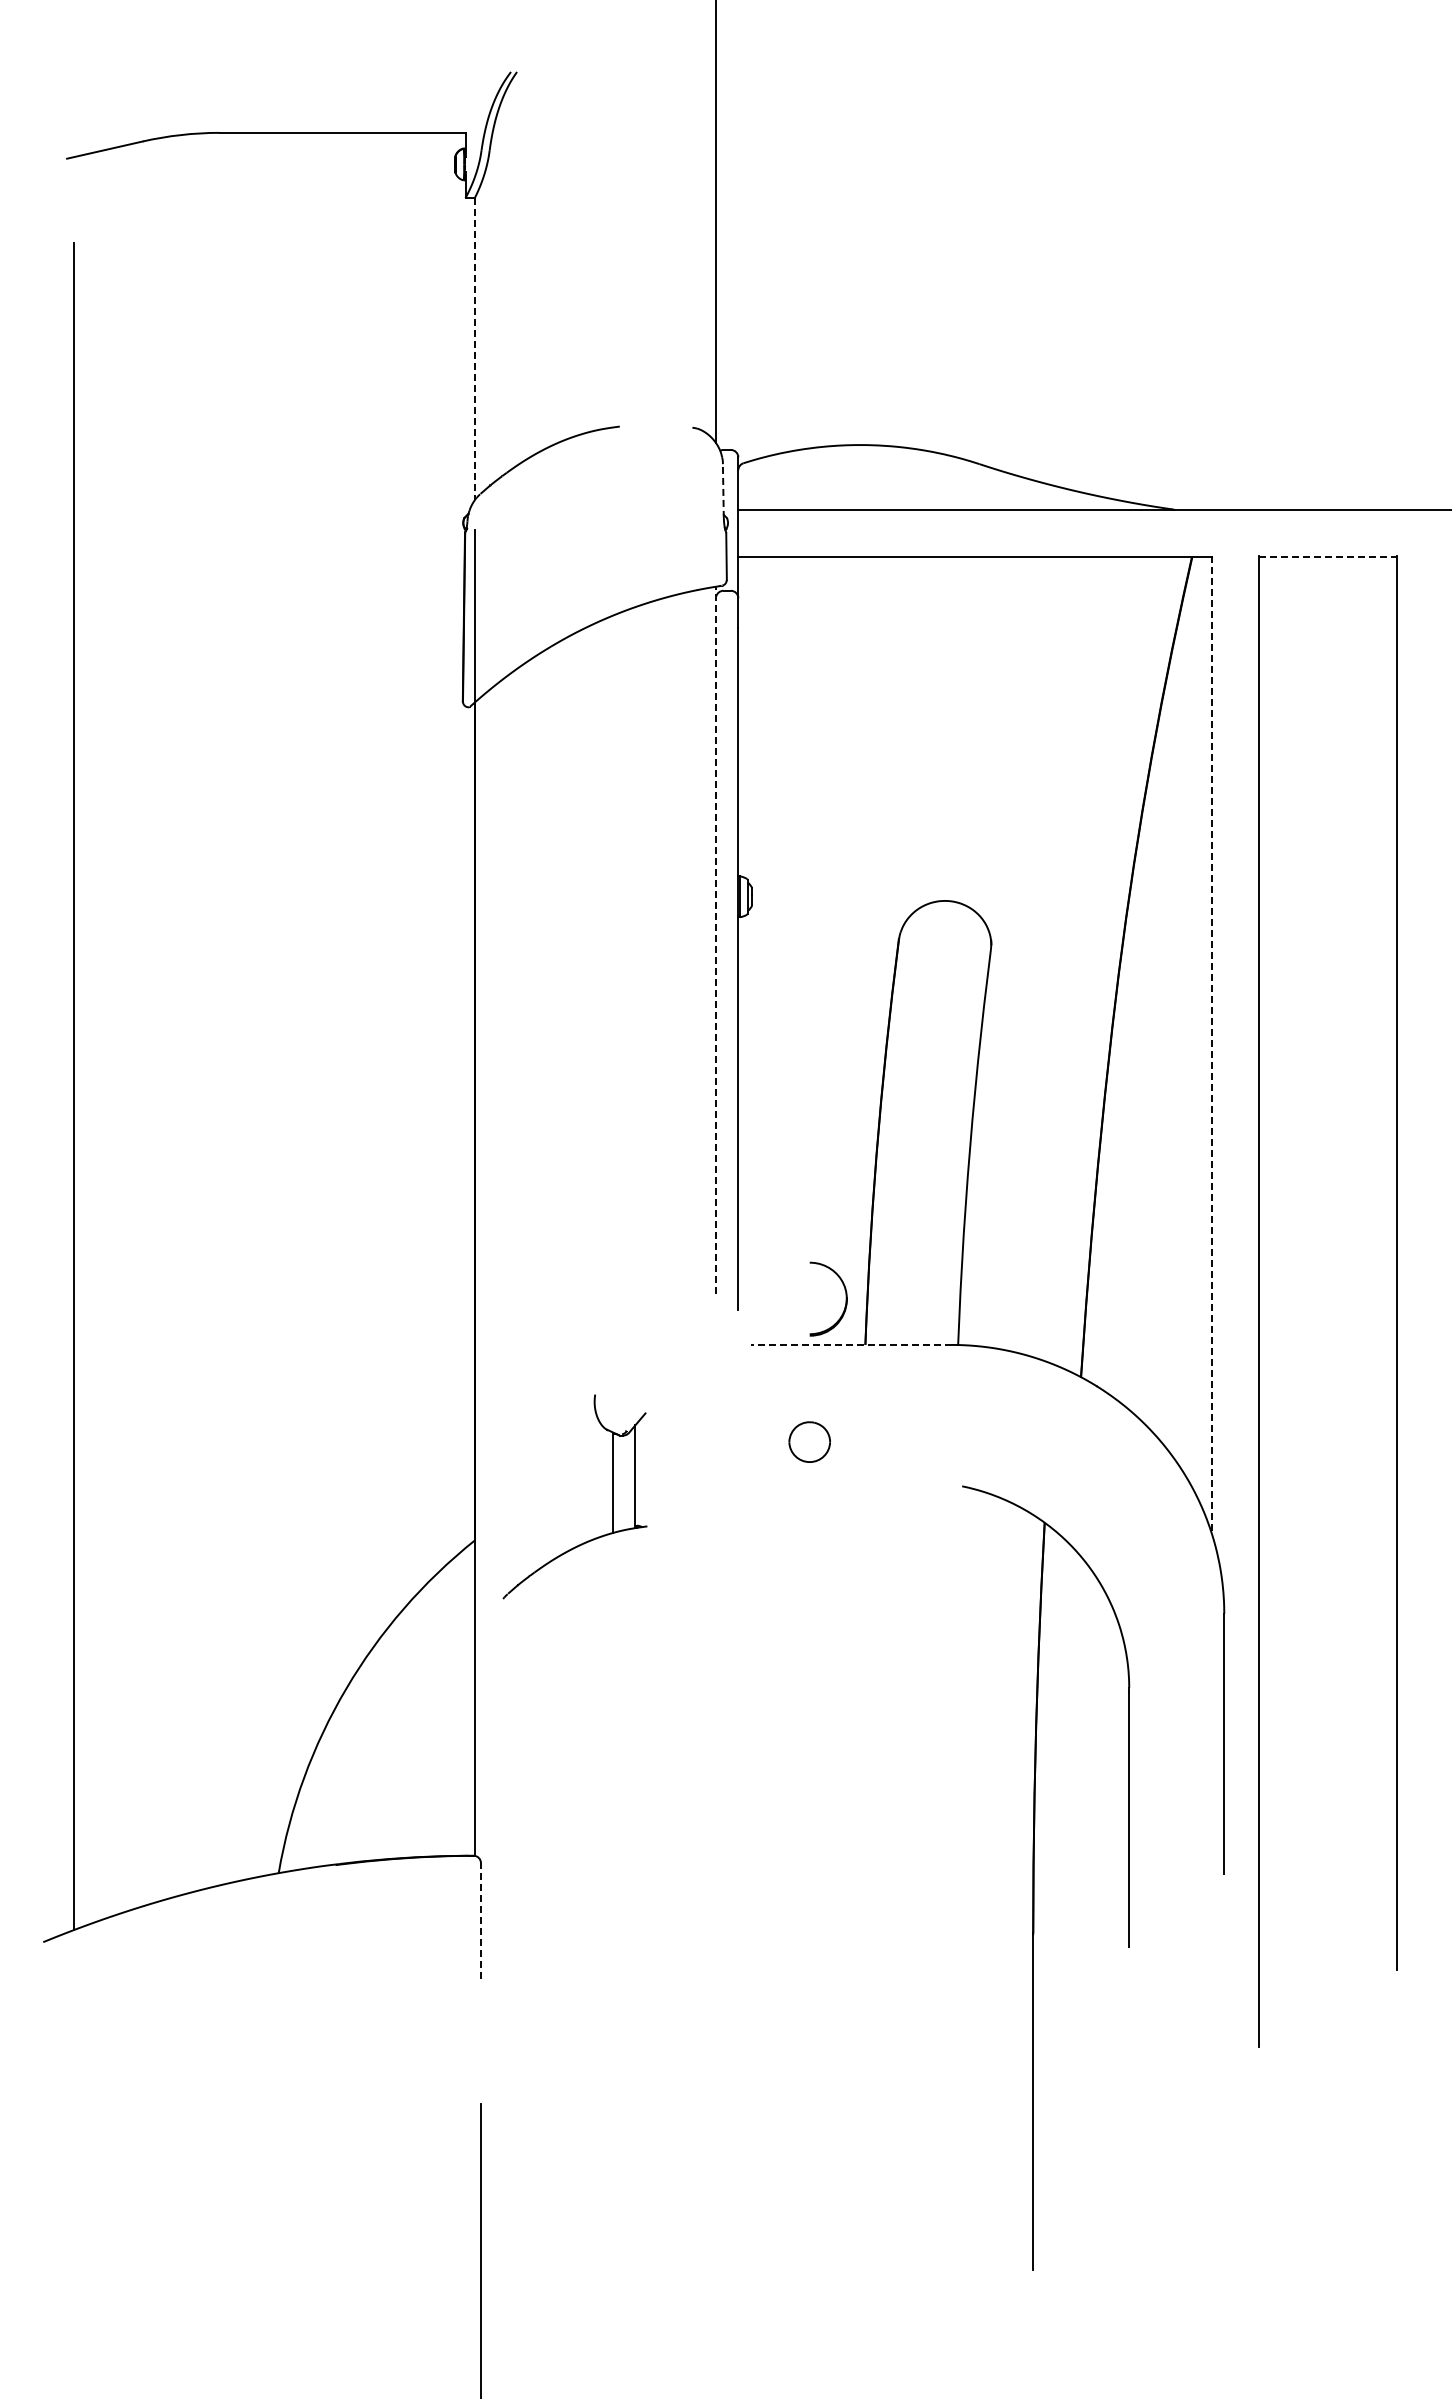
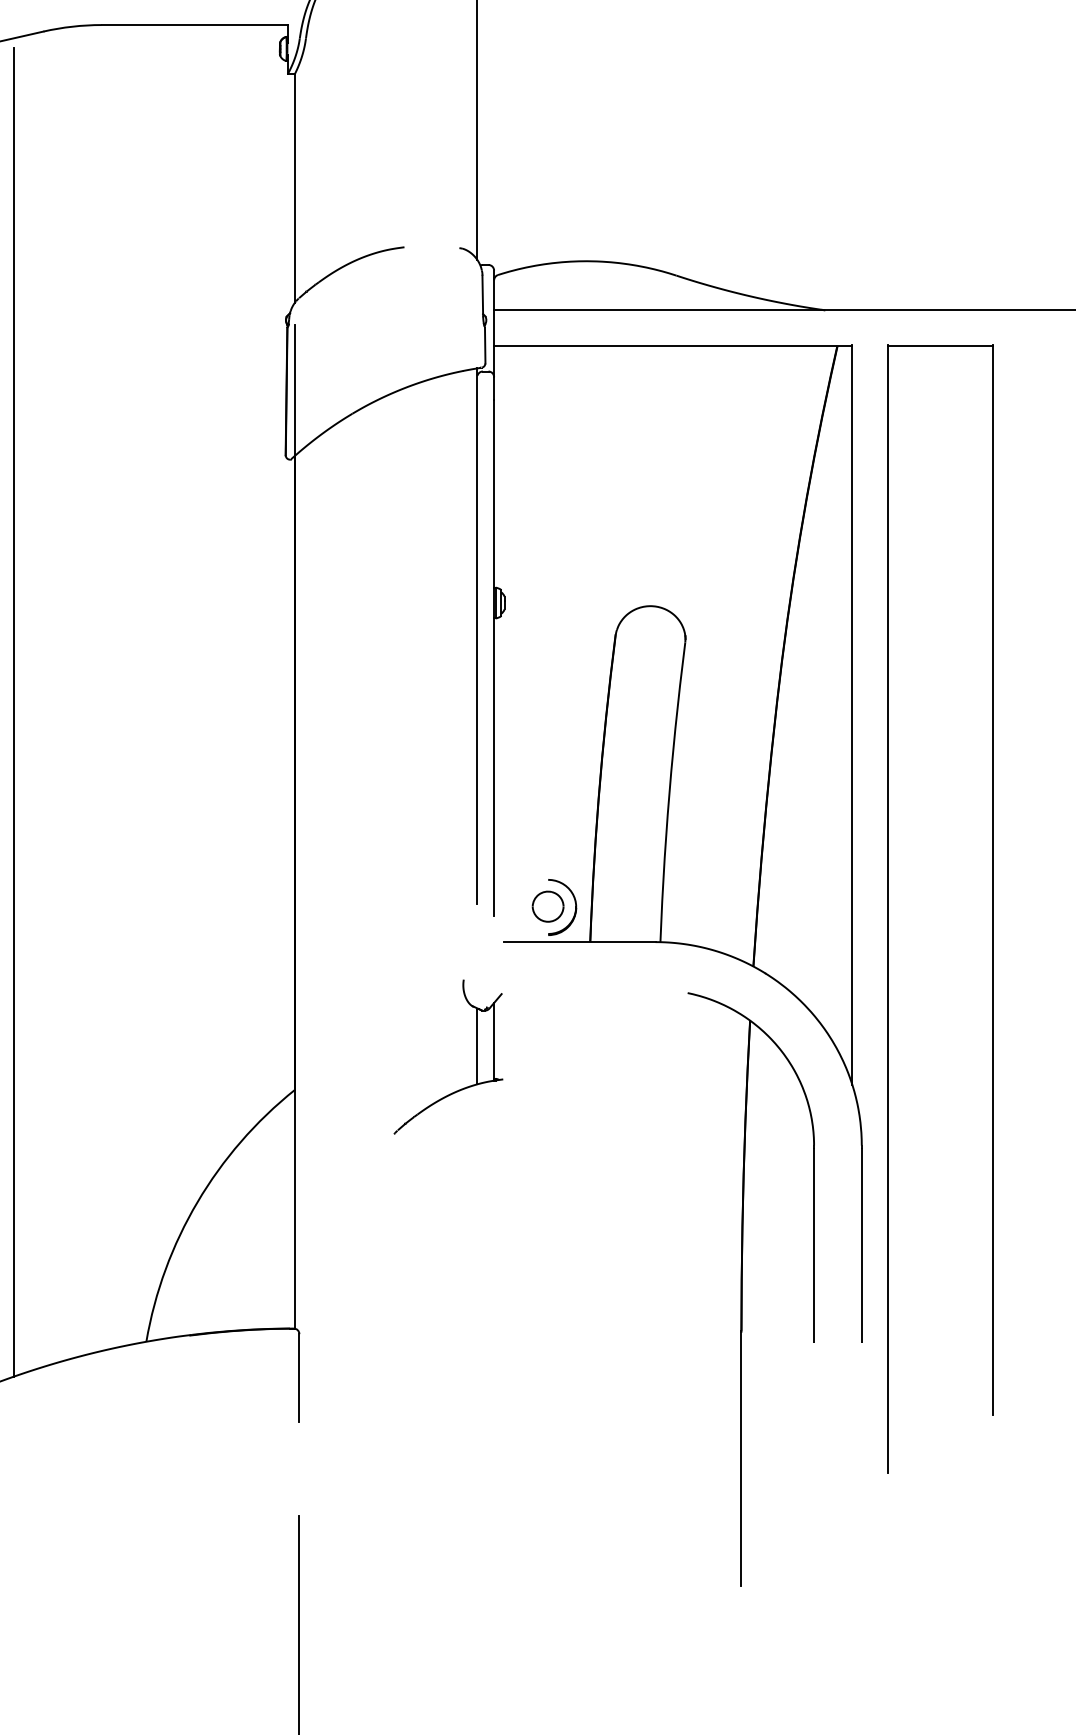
line: (474, 349) -> (294, 188), dashed -> solid
line: (723, 491) -> (482, 296), dashed -> solid
line: (1328, 557) -> (940, 346), dashed -> solid
line: (716, 940) -> (477, 636), dashed -> solid
line: (103, 1041) -> (13, 712), added
line: (1211, 1044) -> (852, 714), dashed -> solid
line: (850, 1344) -> (578, 941), dashed -> solid
part: (809, 1441) -> (547, 906), moved
part: (612, 1496) -> (476, 1056), moved
part: (1034, 1877) -> (742, 1289), moved
line: (480, 1920) -> (299, 1377), dashed -> solid

